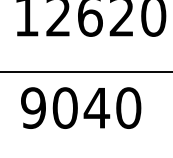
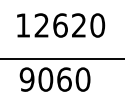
text: (97, 107) -> (64, 79), 9040 -> 9060

